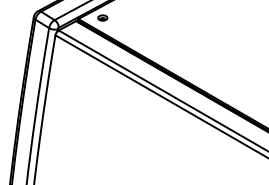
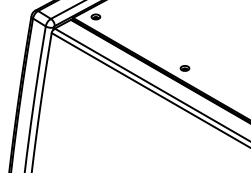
part: (197, 72) -> (184, 67), added

